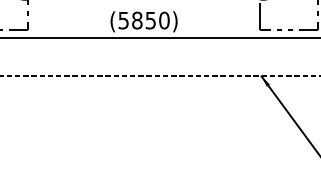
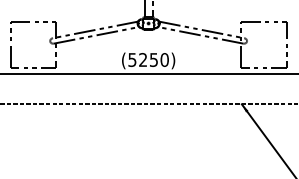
text: (137, 19) -> (143, 59), (5850) -> (5250)

